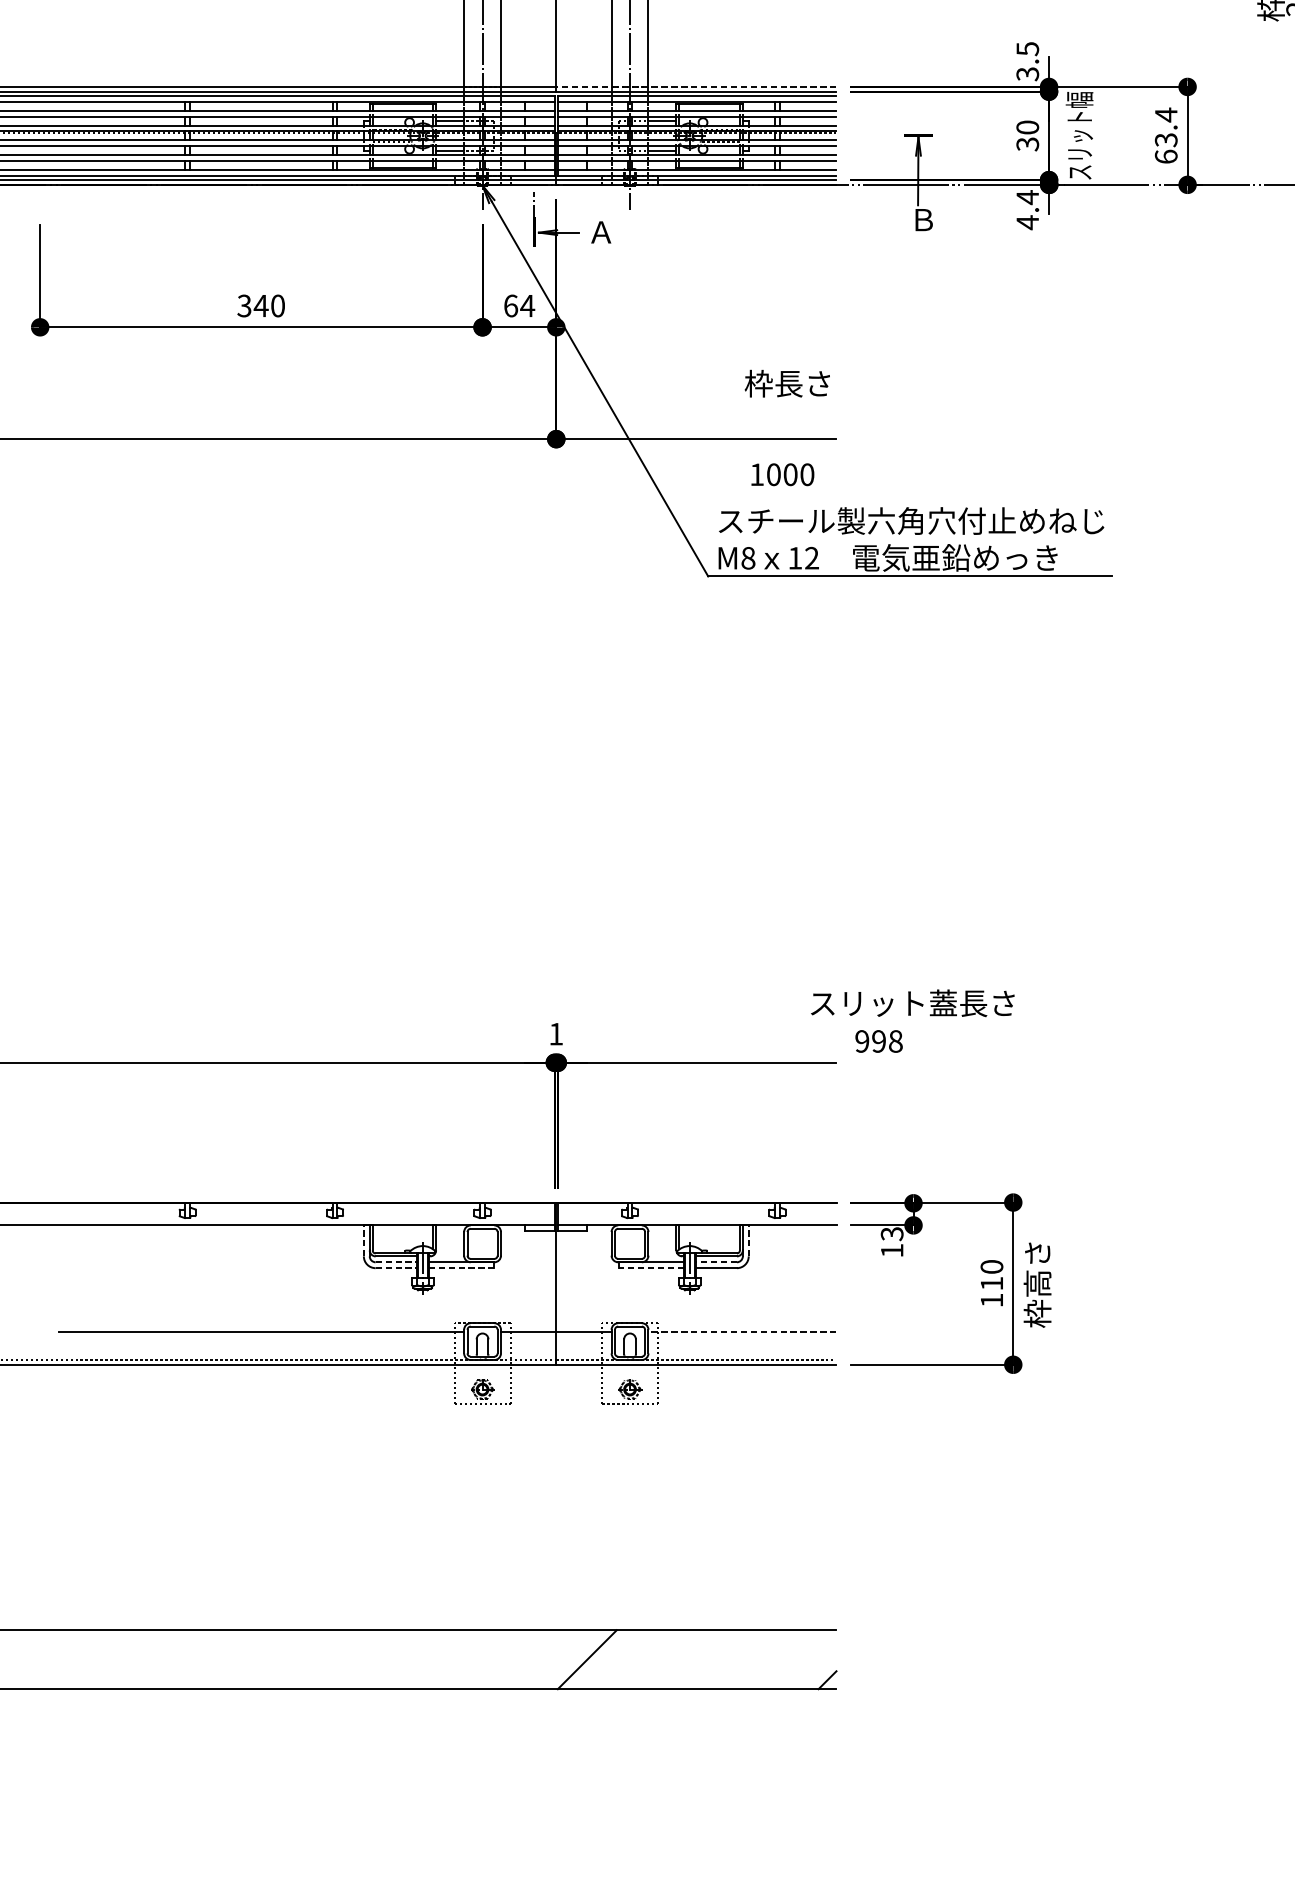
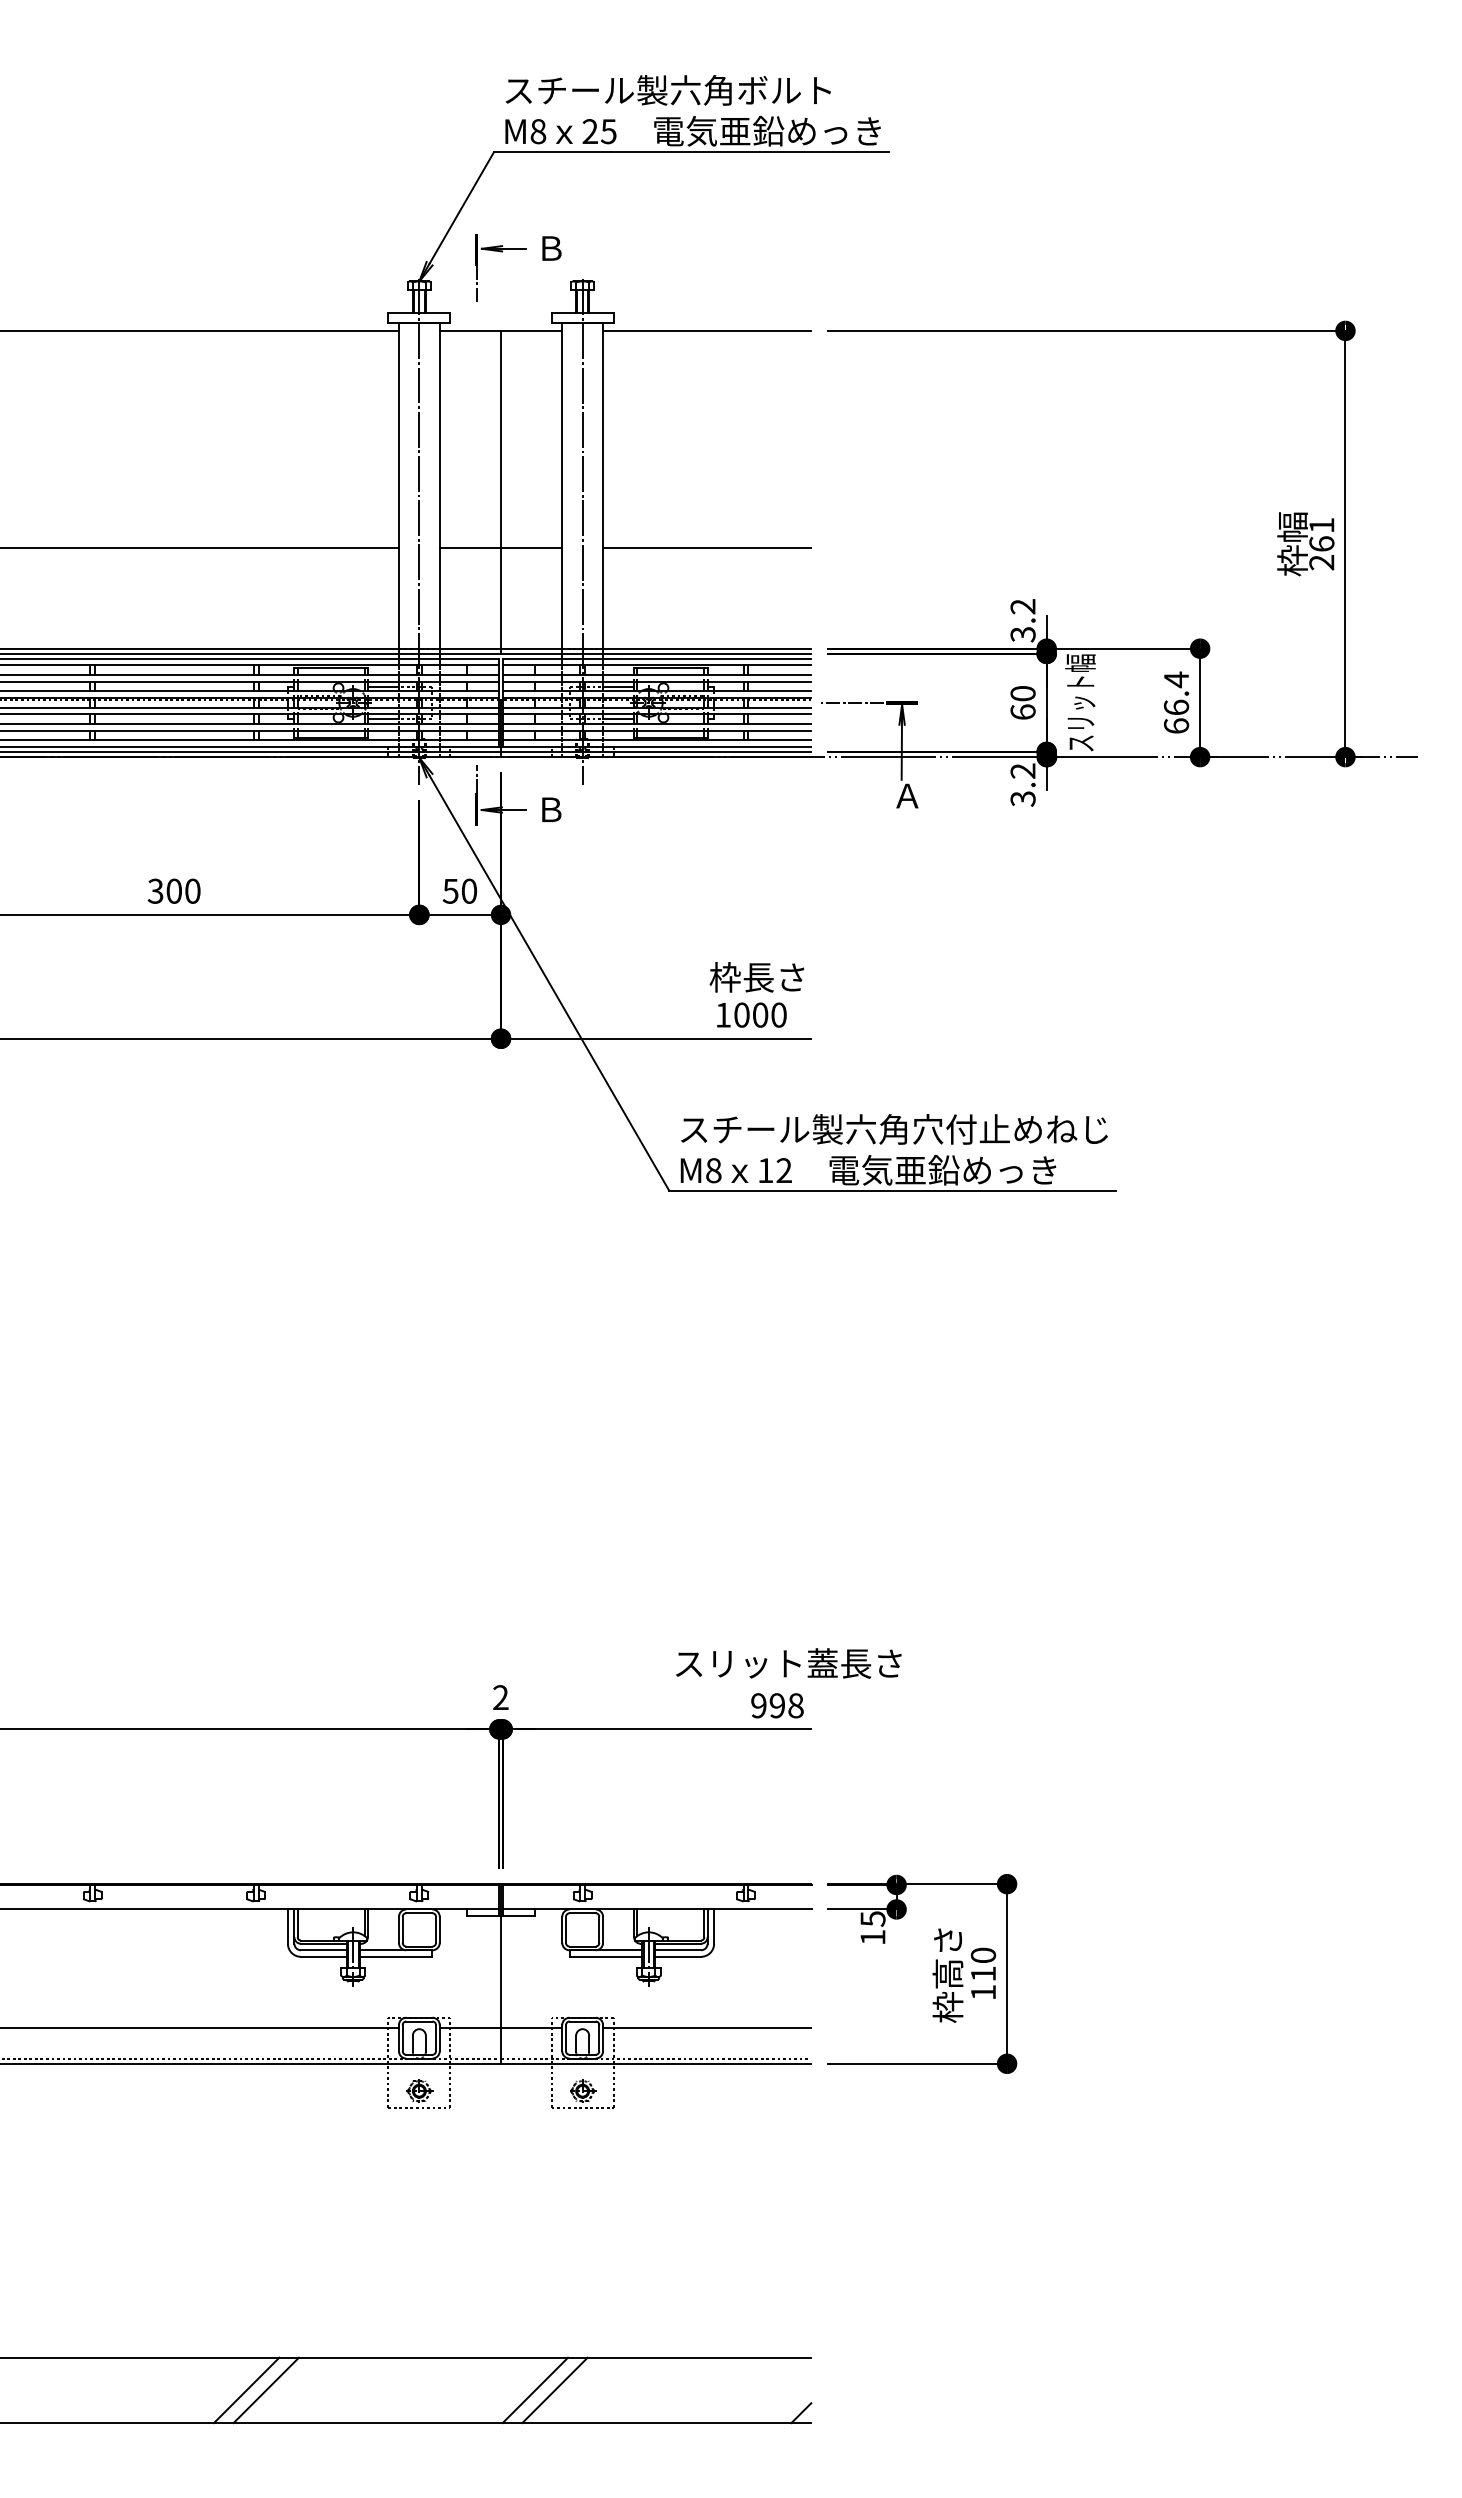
text: (1027, 48) -> (1022, 606), 3.5 -> 3.2
line: (695, 86) -> (655, 648), dashed -> solid
line: (872, 135) -> (851, 702), added
text: (1166, 140) -> (1176, 707), 63.4 -> 66.4
text: (1027, 144) -> (1022, 712), 30 -> 60
text: (1027, 209) -> (1022, 784), 4.4 -> 3.2
text: (923, 219) -> (907, 795), Ｂ -> Ａ
text: (600, 232) -> (550, 809), Ａ -> Ｂ
text: (260, 305) -> (173, 890), 340 -> 300
text: (518, 305) -> (459, 890), 64 -> 50
text: (782, 474) -> (751, 1014), moved
text: (912, 1003) -> (788, 1663), moved
text: (555, 1034) -> (500, 1697), 1 -> 2
text: (879, 1041) -> (777, 1705), moved
text: (891, 1233) -> (872, 1918), 13 -> 15
line: (363, 1240) -> (287, 1926), dashed -> solid
line: (749, 1240) -> (714, 1926), dashed -> solid
line: (396, 1262) -> (323, 1950), dashed -> solid
line: (716, 1262) -> (678, 1950), dashed -> solid
line: (396, 1267) -> (323, 1956), dashed -> solid
line: (461, 1267) -> (395, 1956), dashed -> solid
line: (651, 1267) -> (606, 1956), dashed -> solid
text: (1037, 1285) -> (947, 1975), moved
line: (741, 1332) -> (706, 2027), dashed -> solid
line: (326, 1659) -> (246, 2390), added
line: (343, 1659) -> (265, 2390), added
line: (604, 1659) -> (554, 2390), added

